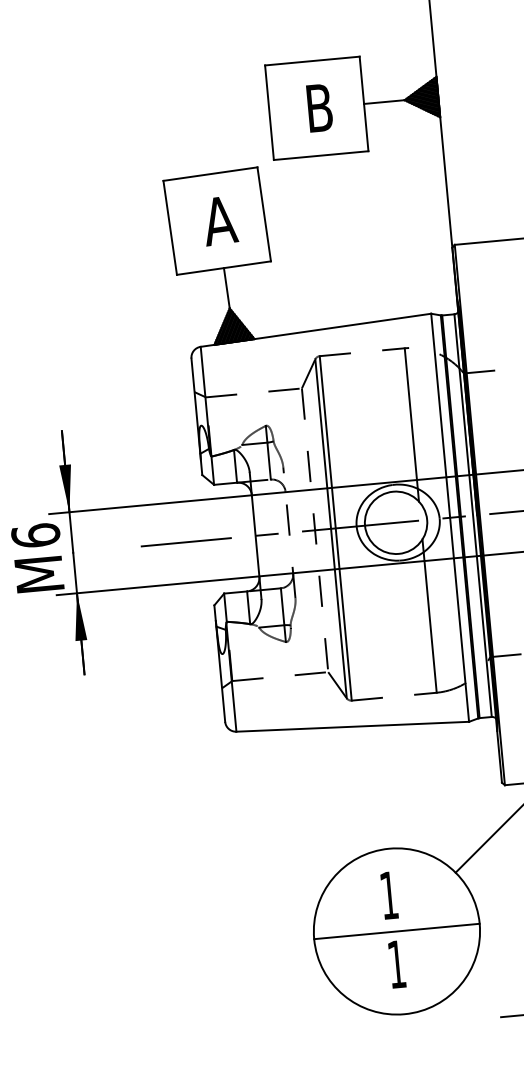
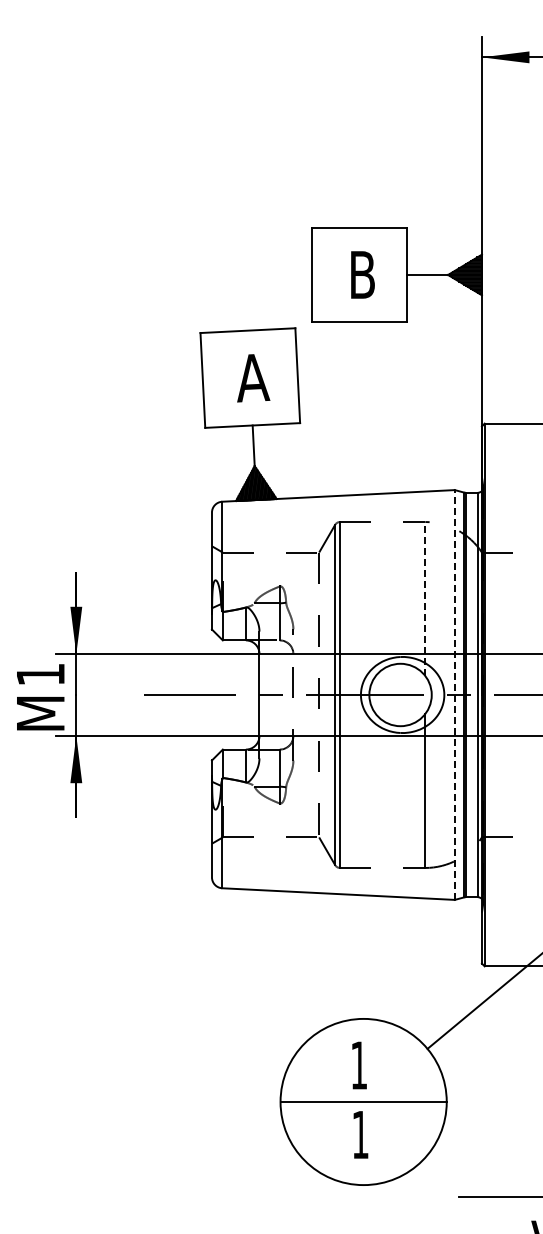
line: (412, 425) -> (425, 599), solid -> dashed
line: (449, 518) -> (454, 695), solid -> dashed
text: (35, 534) -> (40, 673), 6 -> 1

